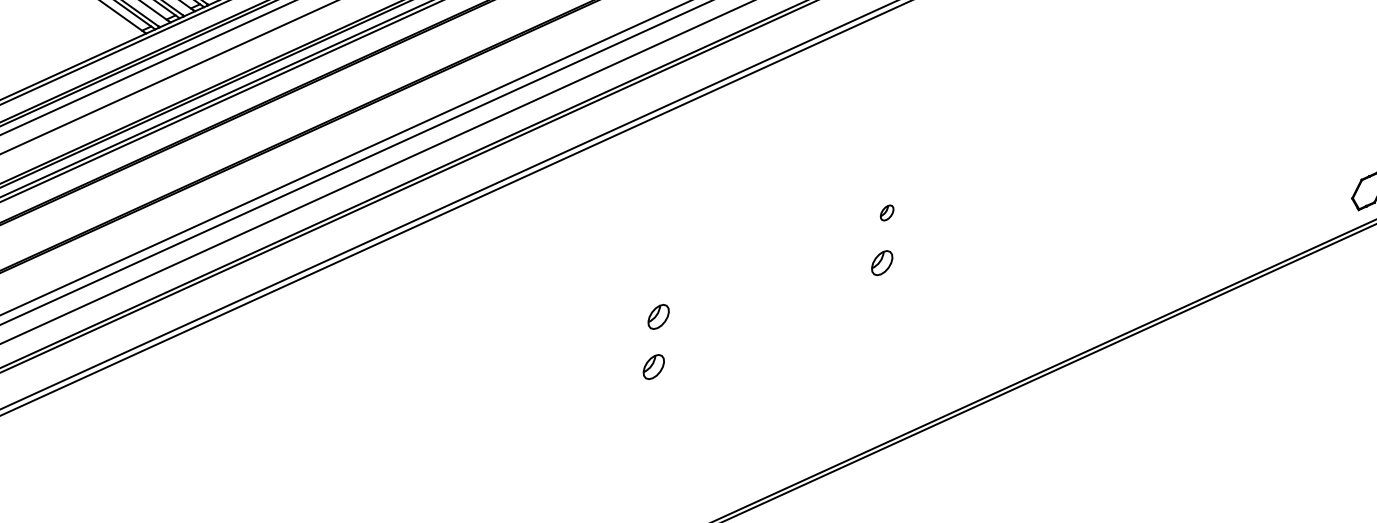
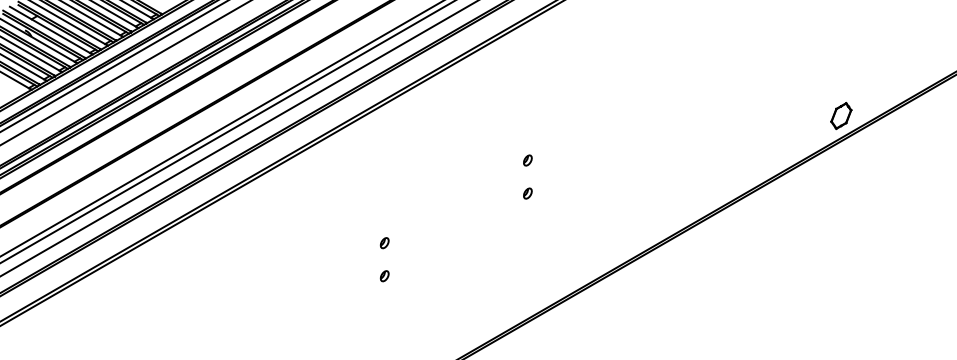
part: (881, 262) -> (527, 193), size x0.62
part: (658, 317) -> (384, 243), size x0.62
part: (653, 367) -> (384, 276), size x0.62

